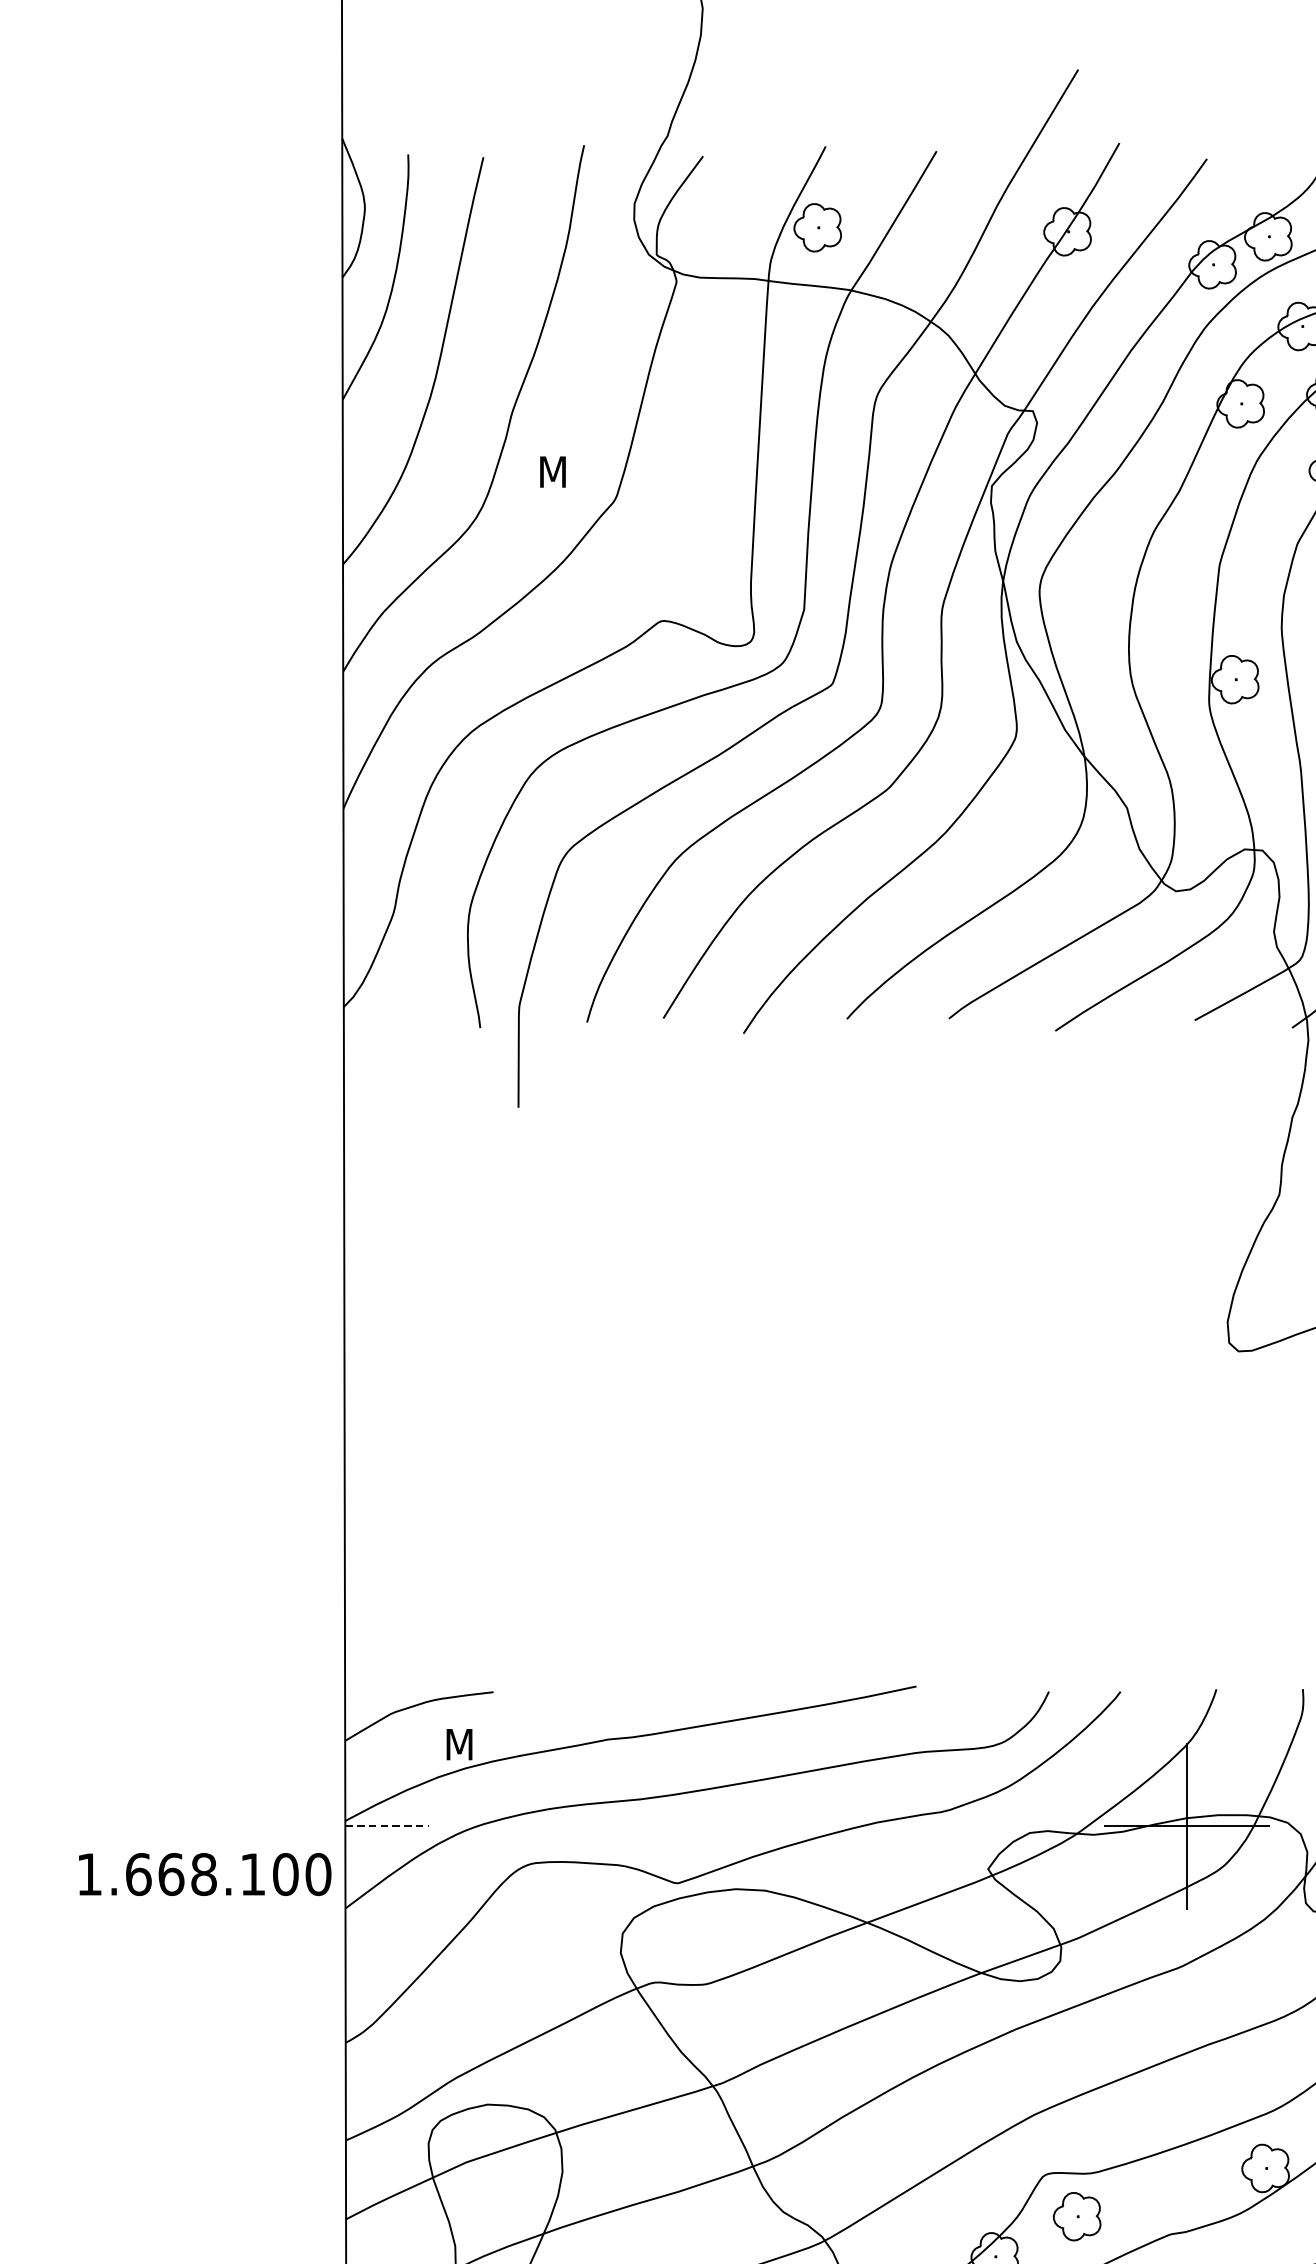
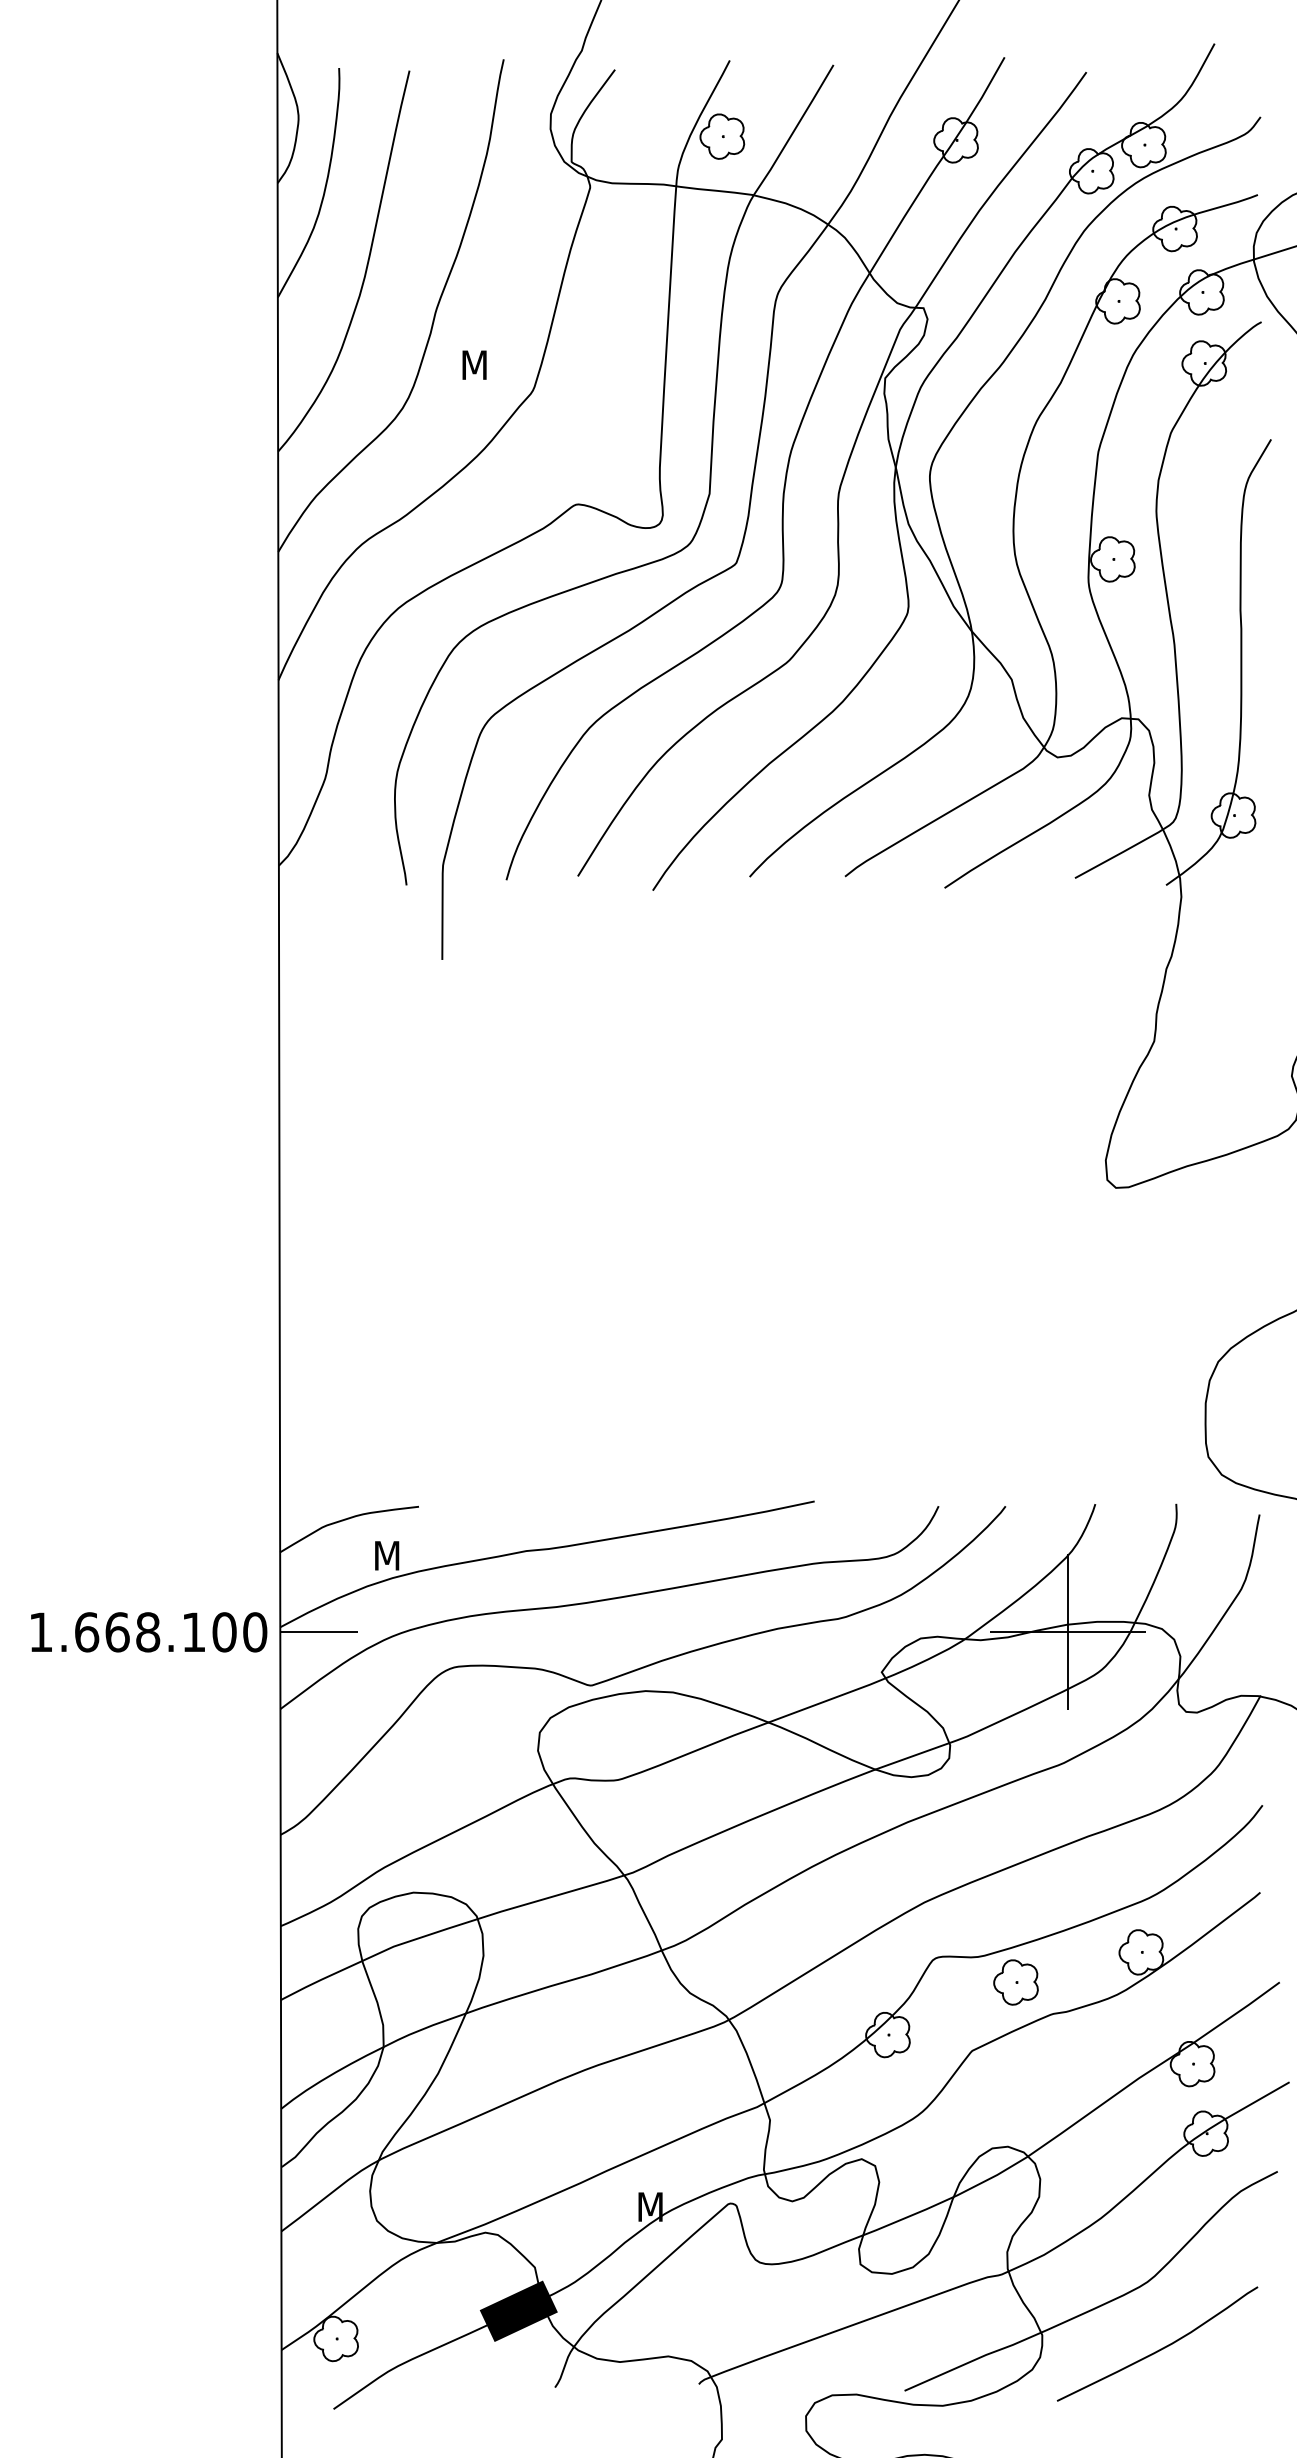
line: (387, 1826) -> (319, 1632), dashed -> solid
text: (205, 1874) -> (149, 1632), moved
part: (1076, 2216) -> (1015, 1982), moved

